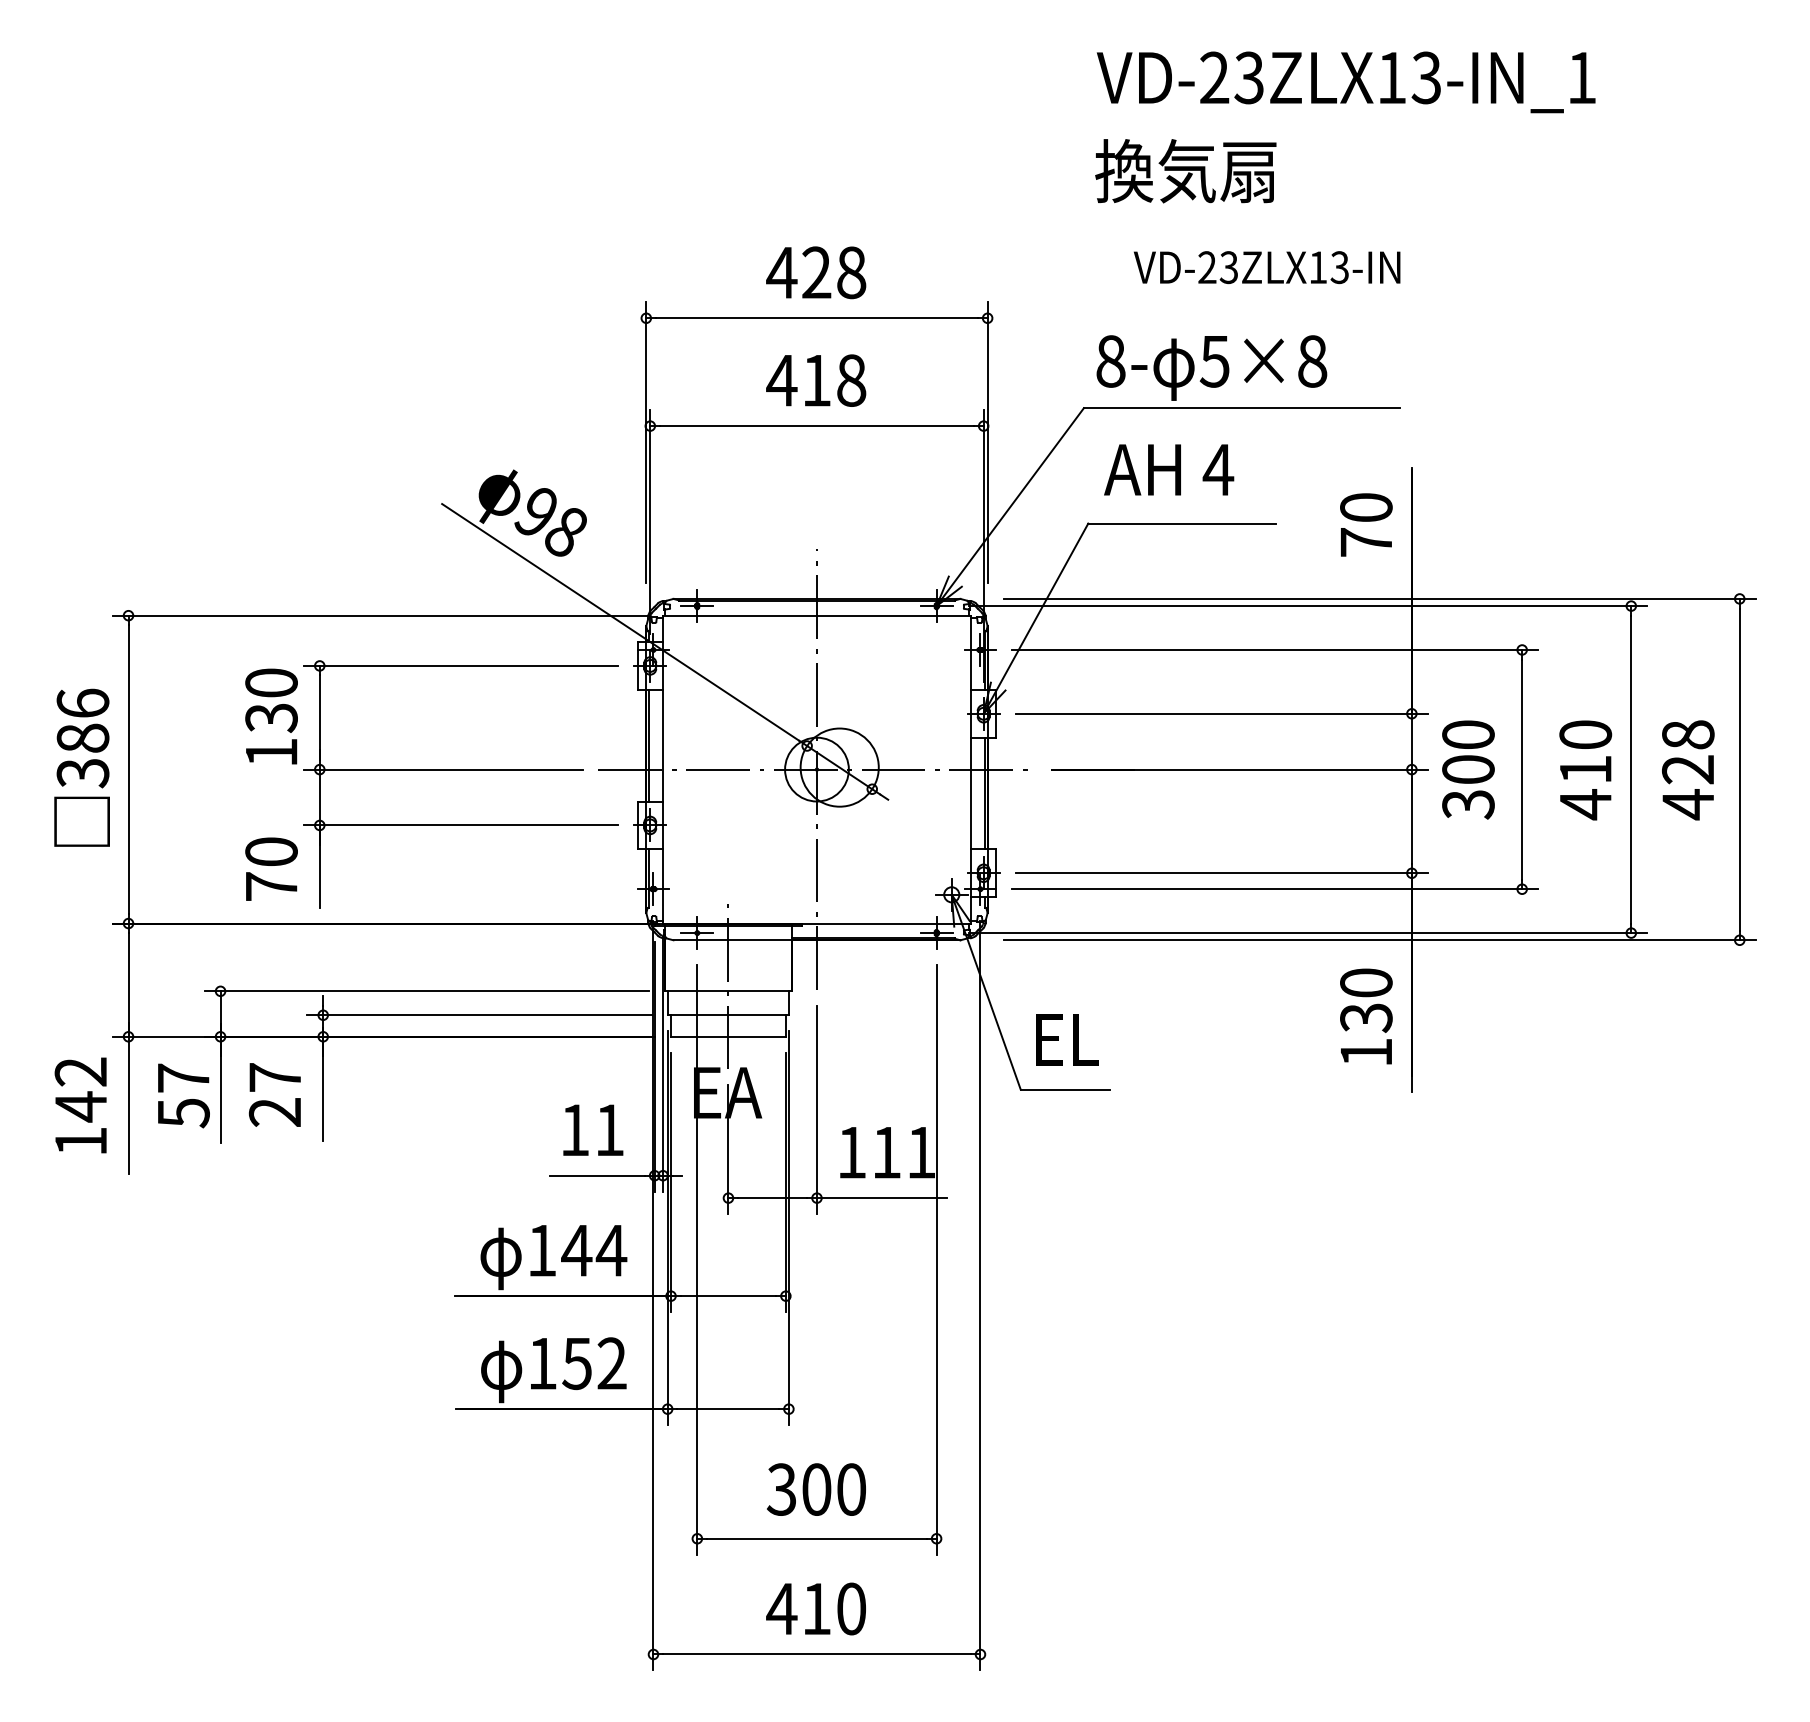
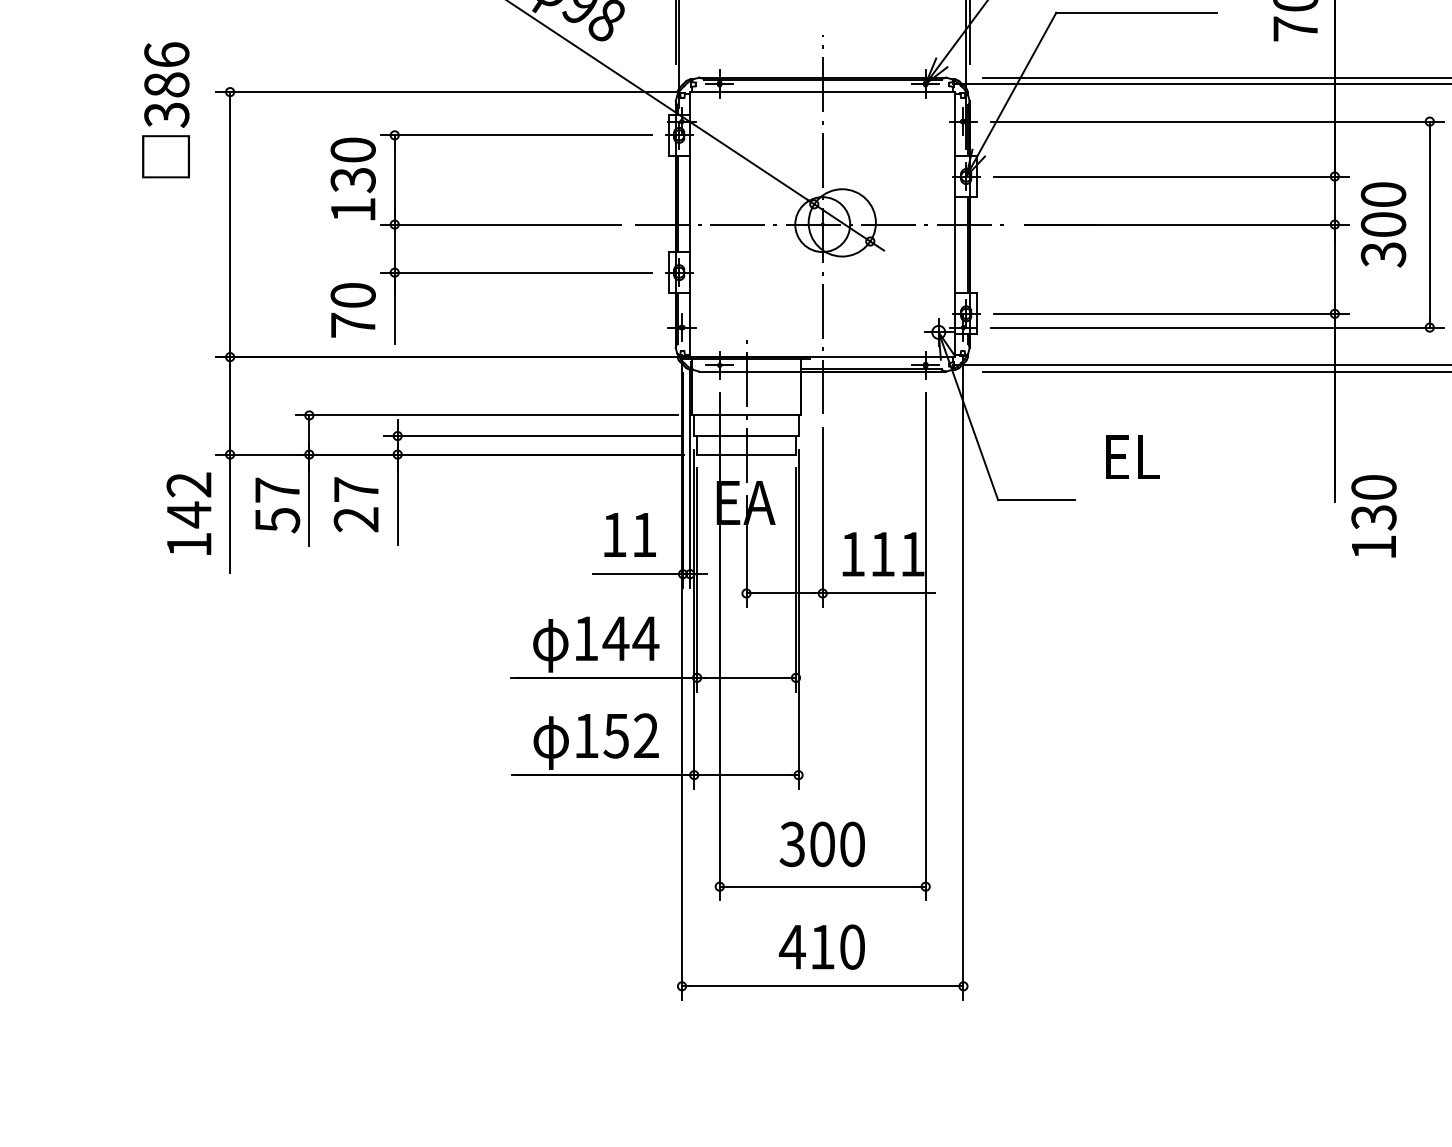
text: (81, 767) -> (165, 110), moved
text: (1366, 1016) -> (1374, 516), moved
text: (1067, 1039) -> (1133, 456), moved

